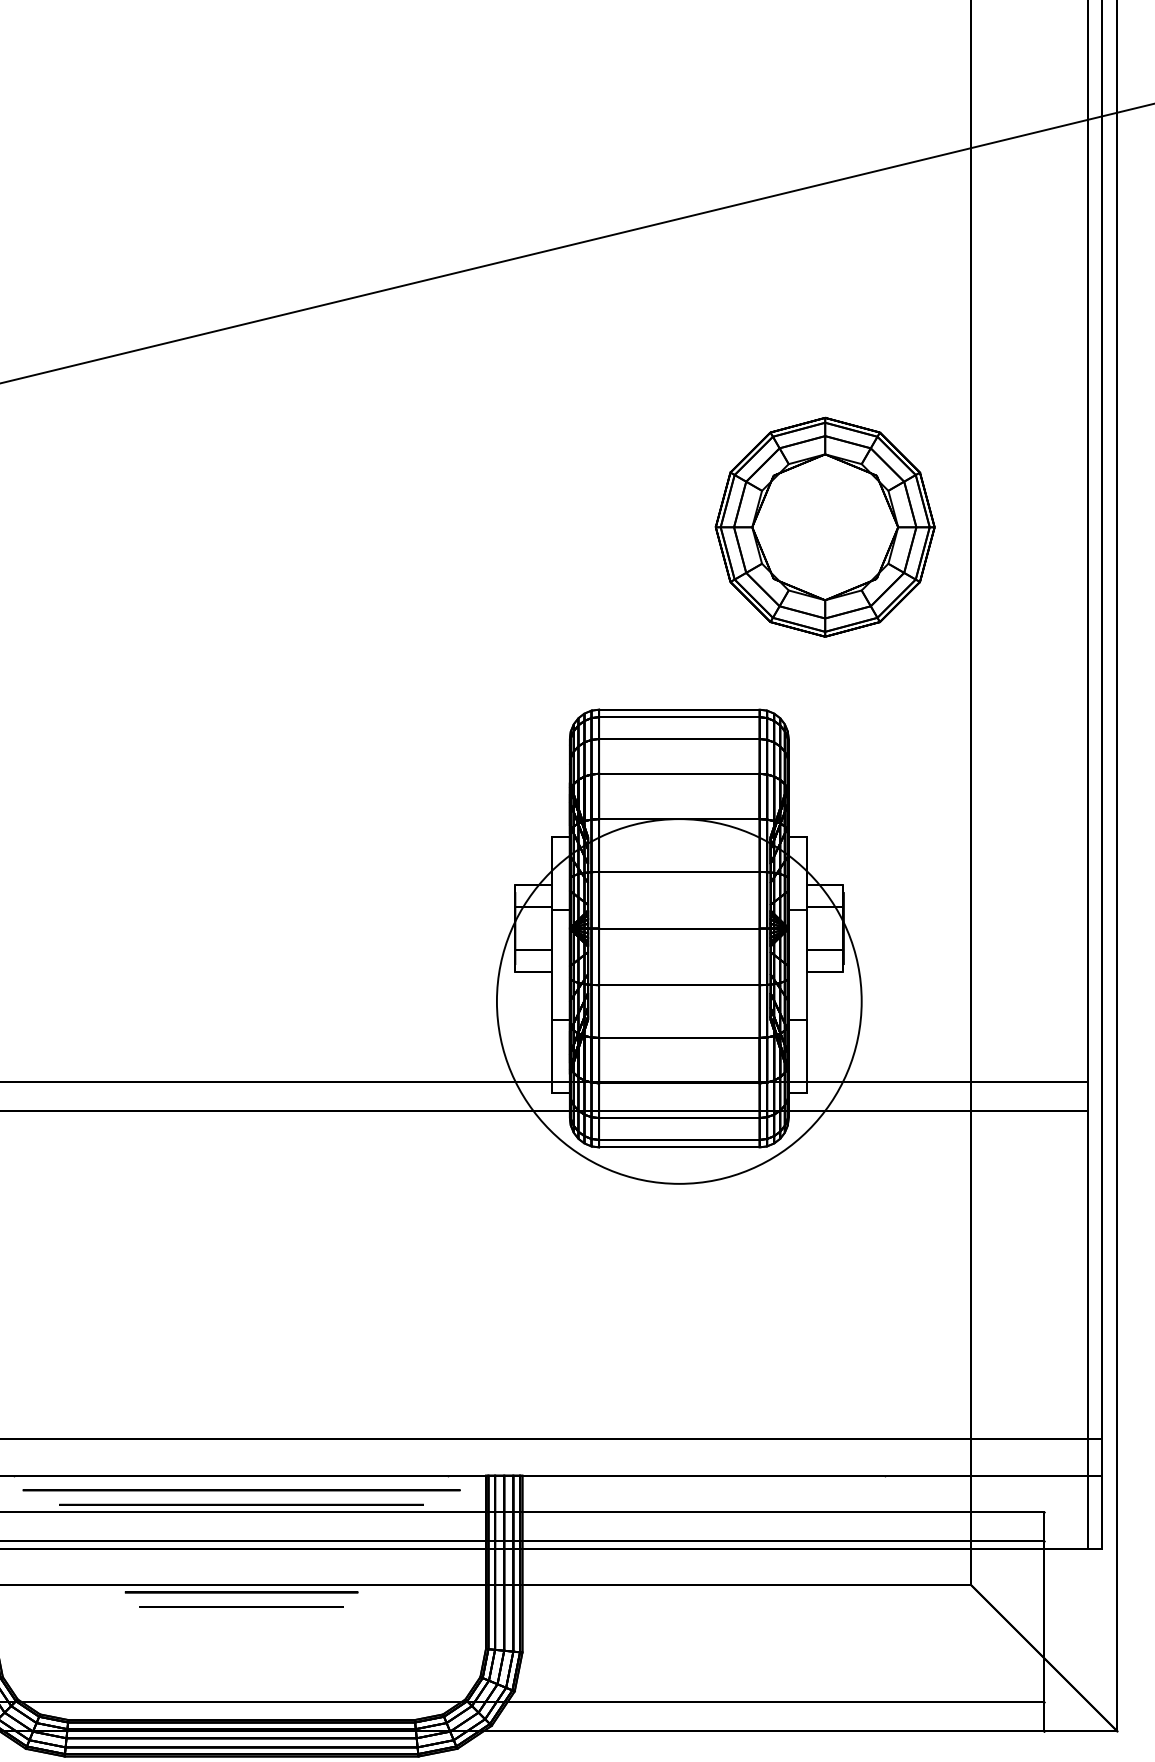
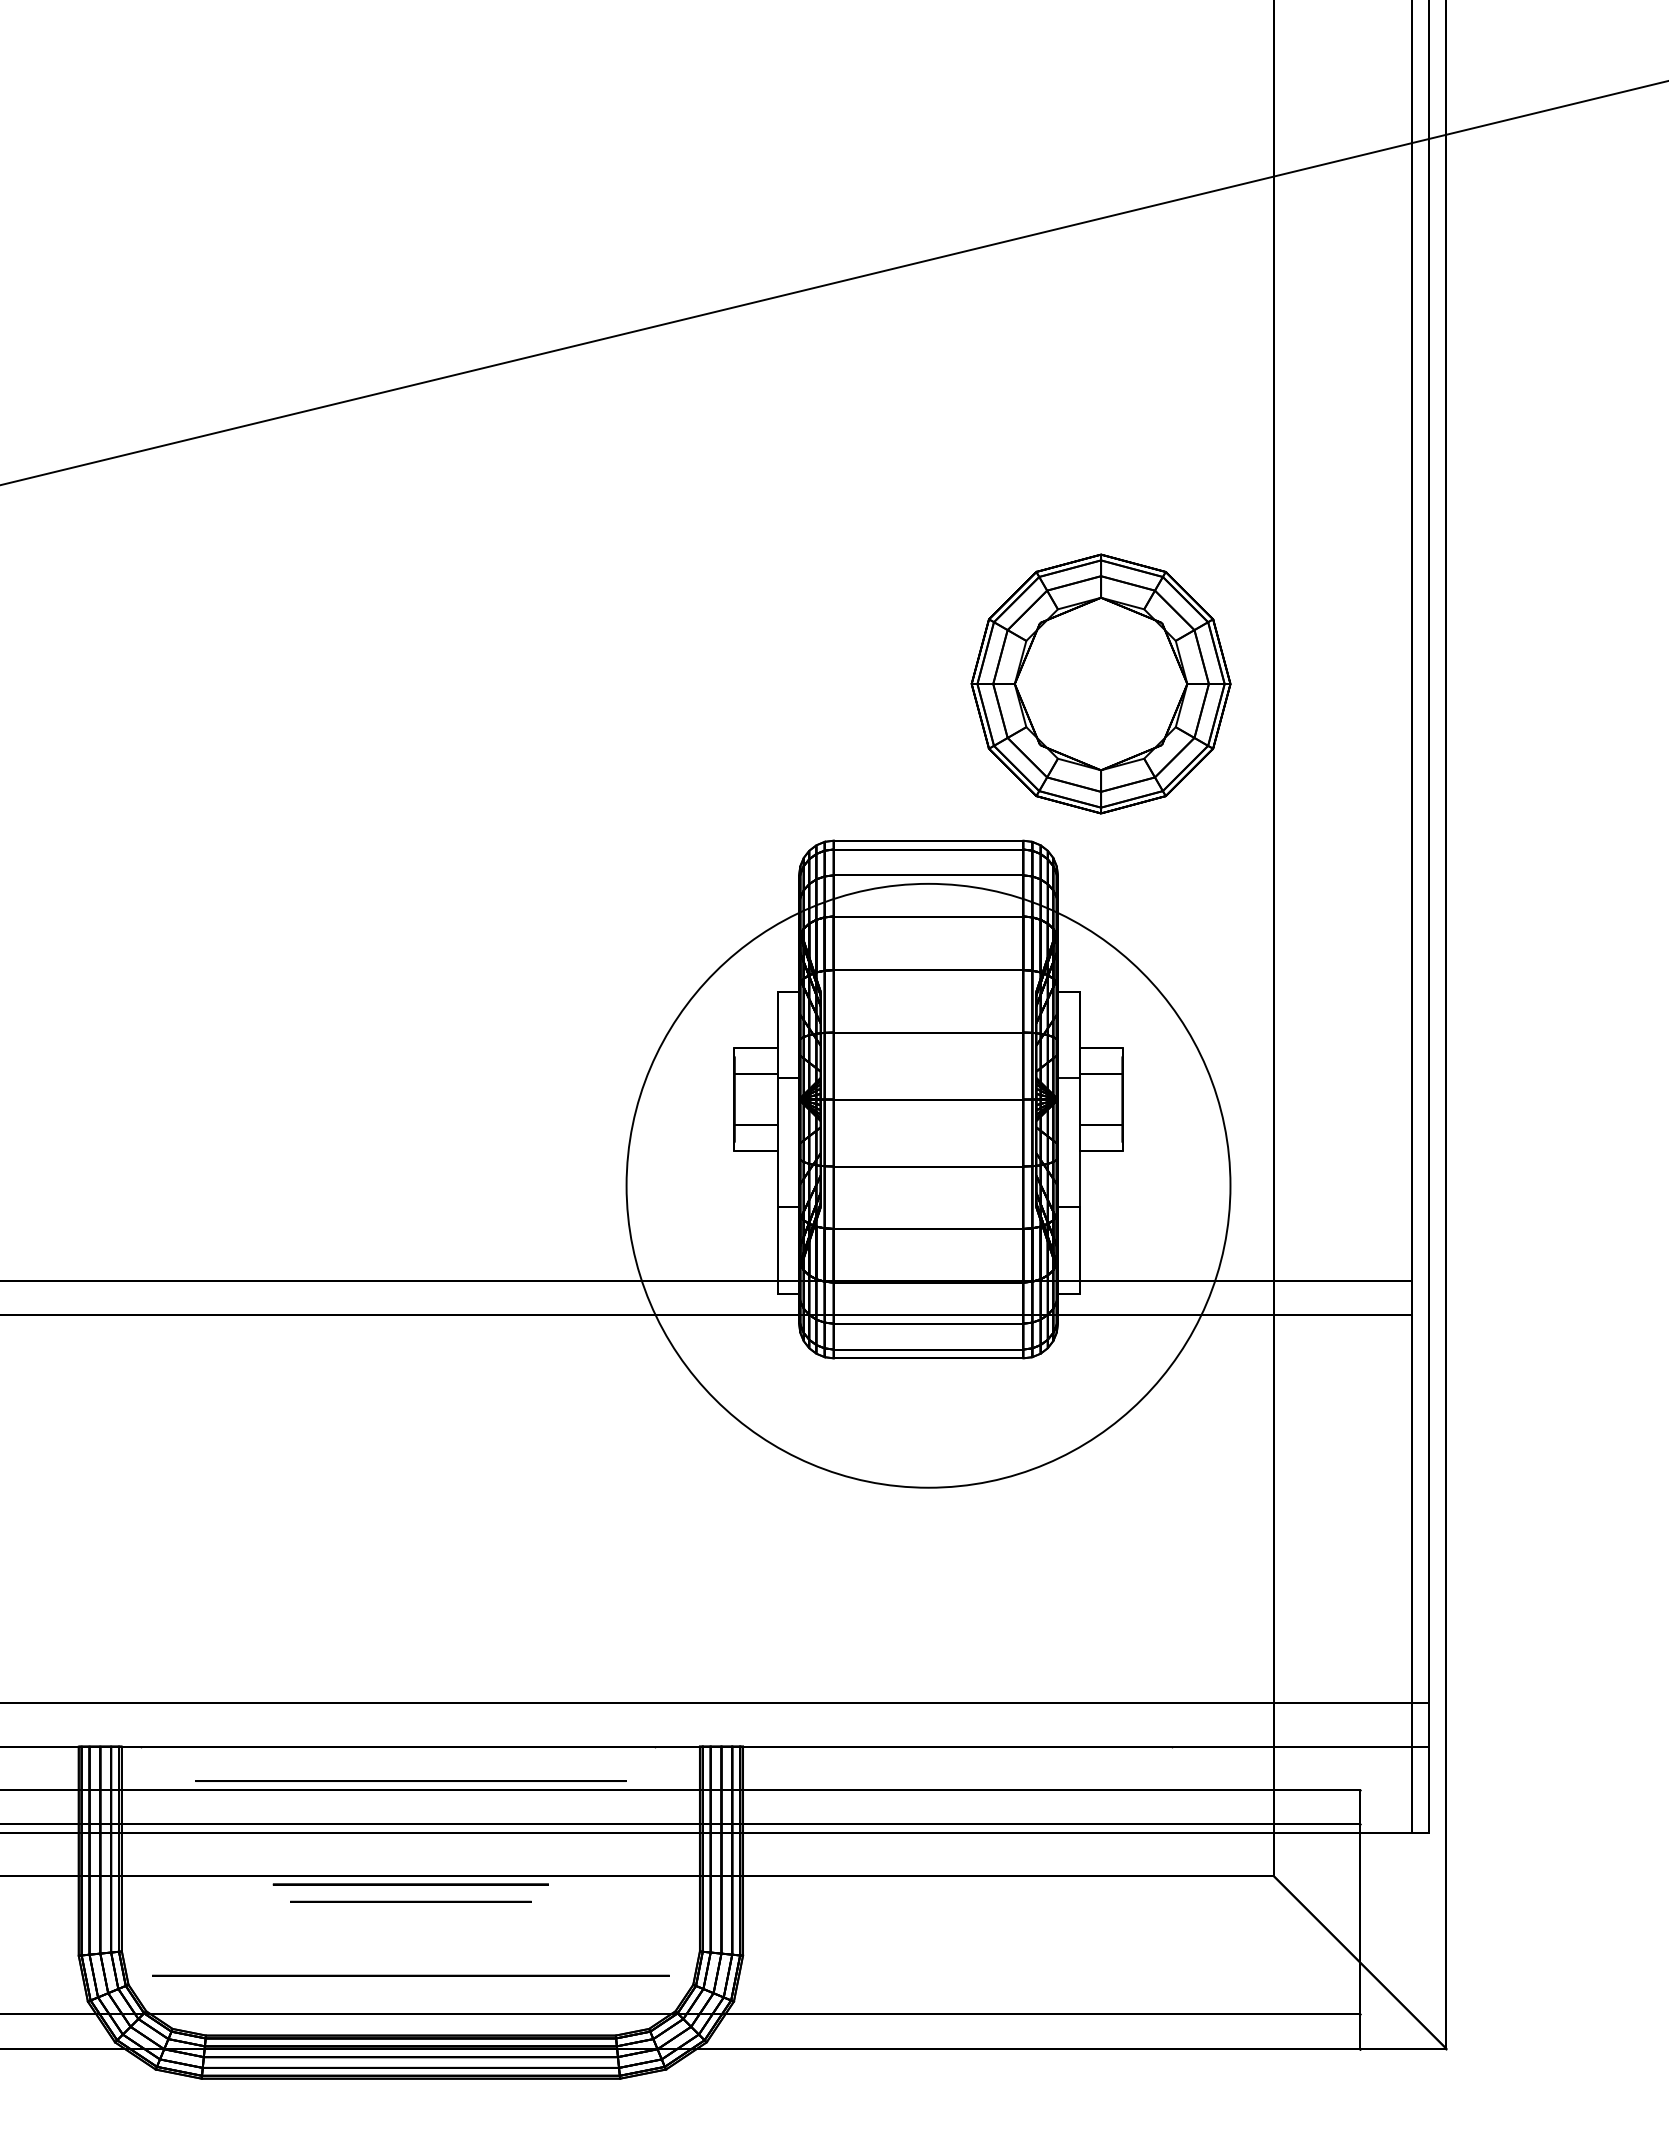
part: (824, 526) -> (1100, 683), moved
circle: (679, 1001) -> (928, 1185), size x1.4
circle: (241, 1489) -> (410, 1975), moved

